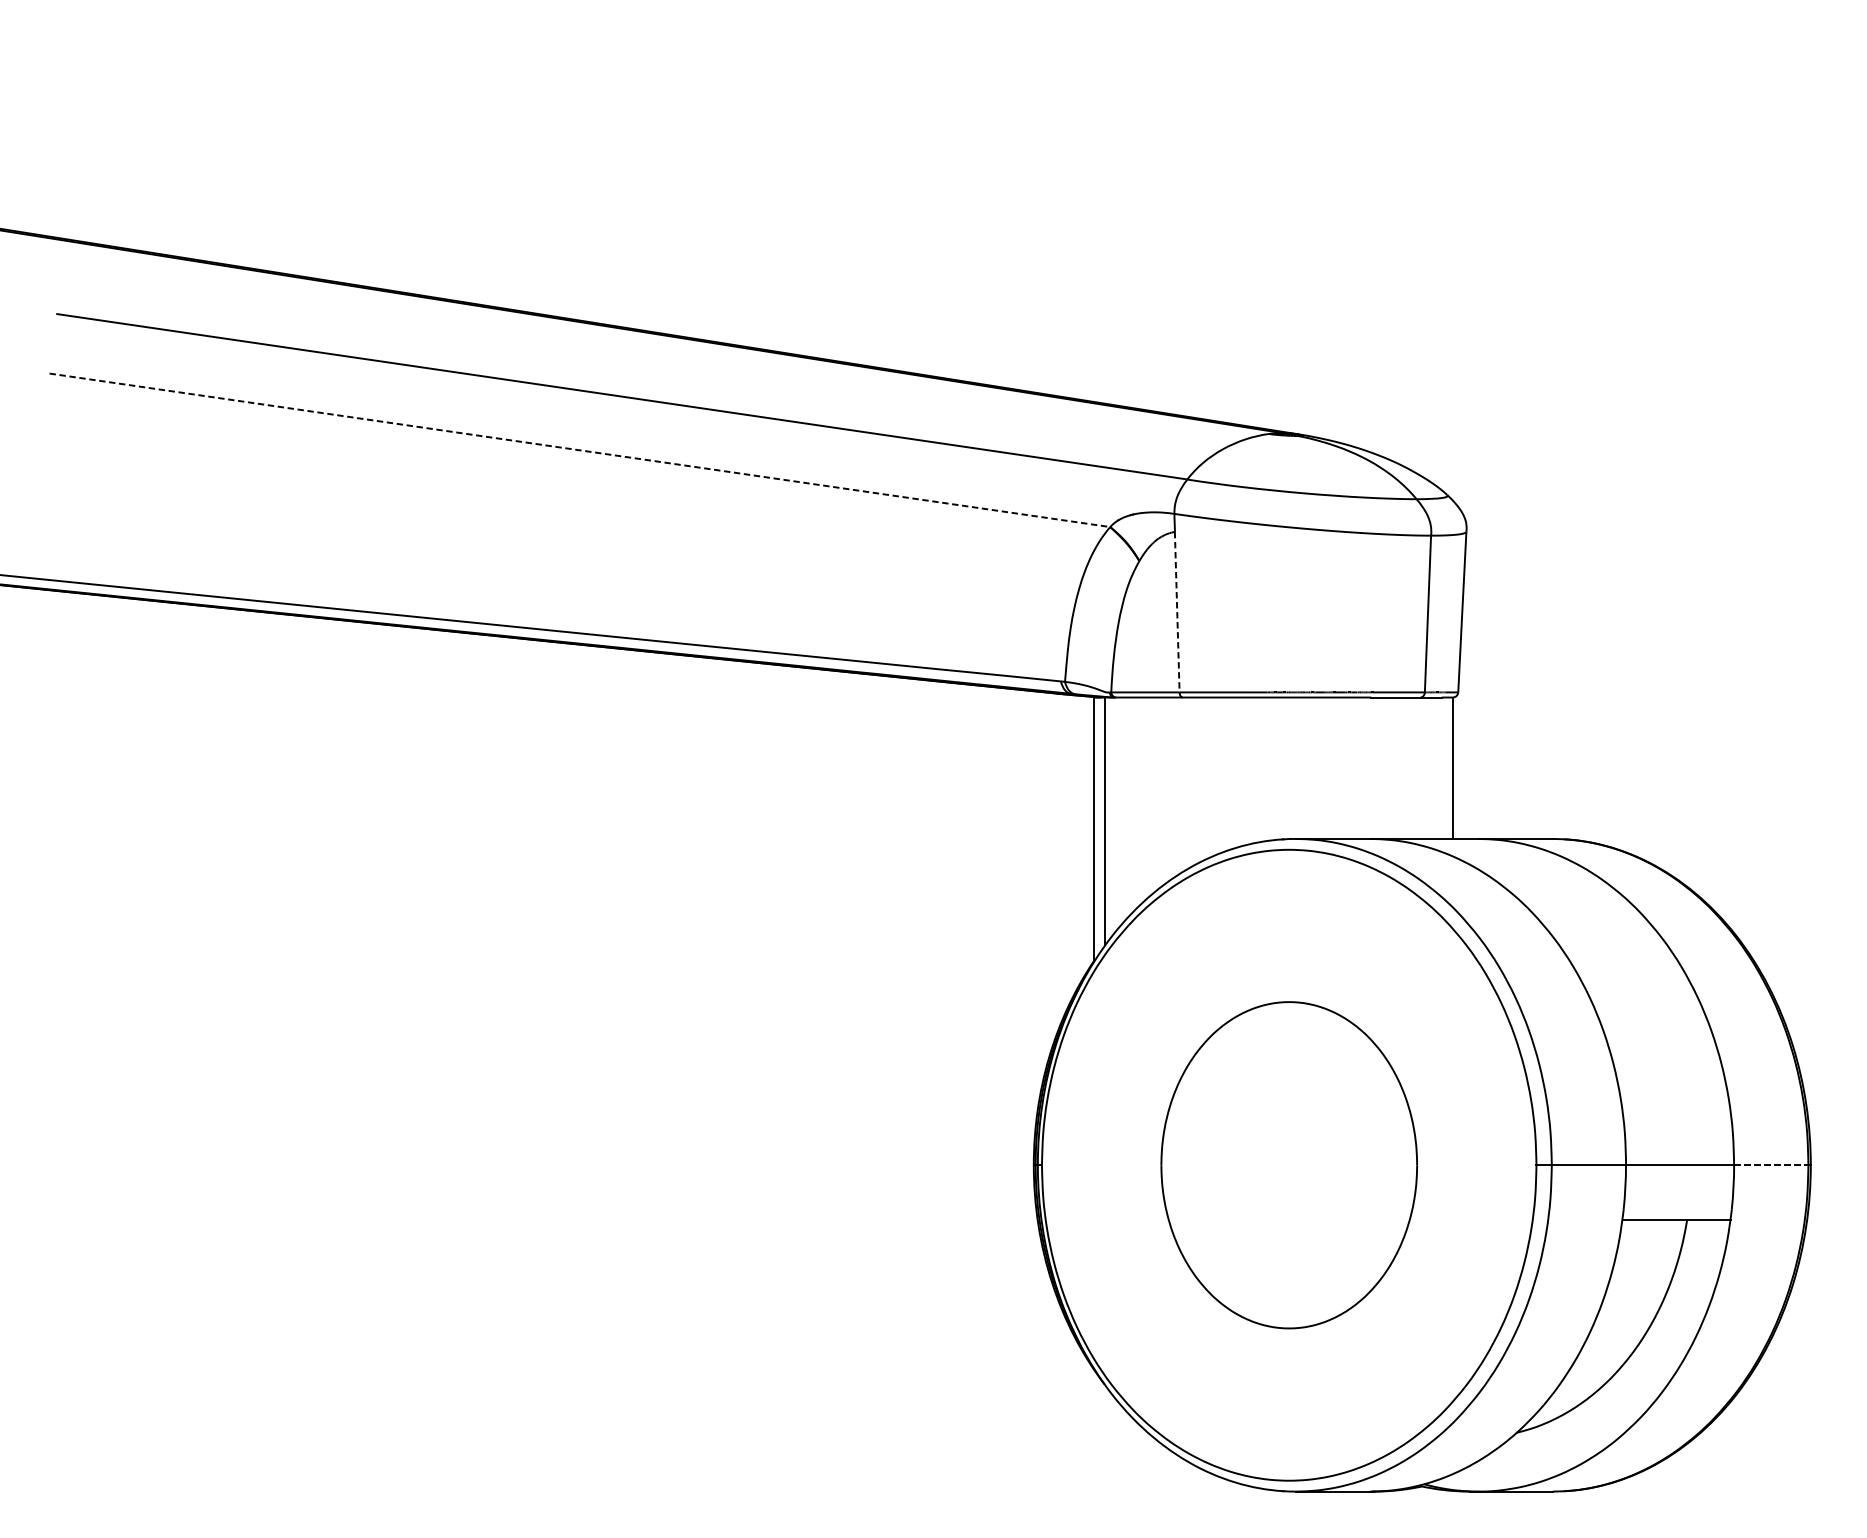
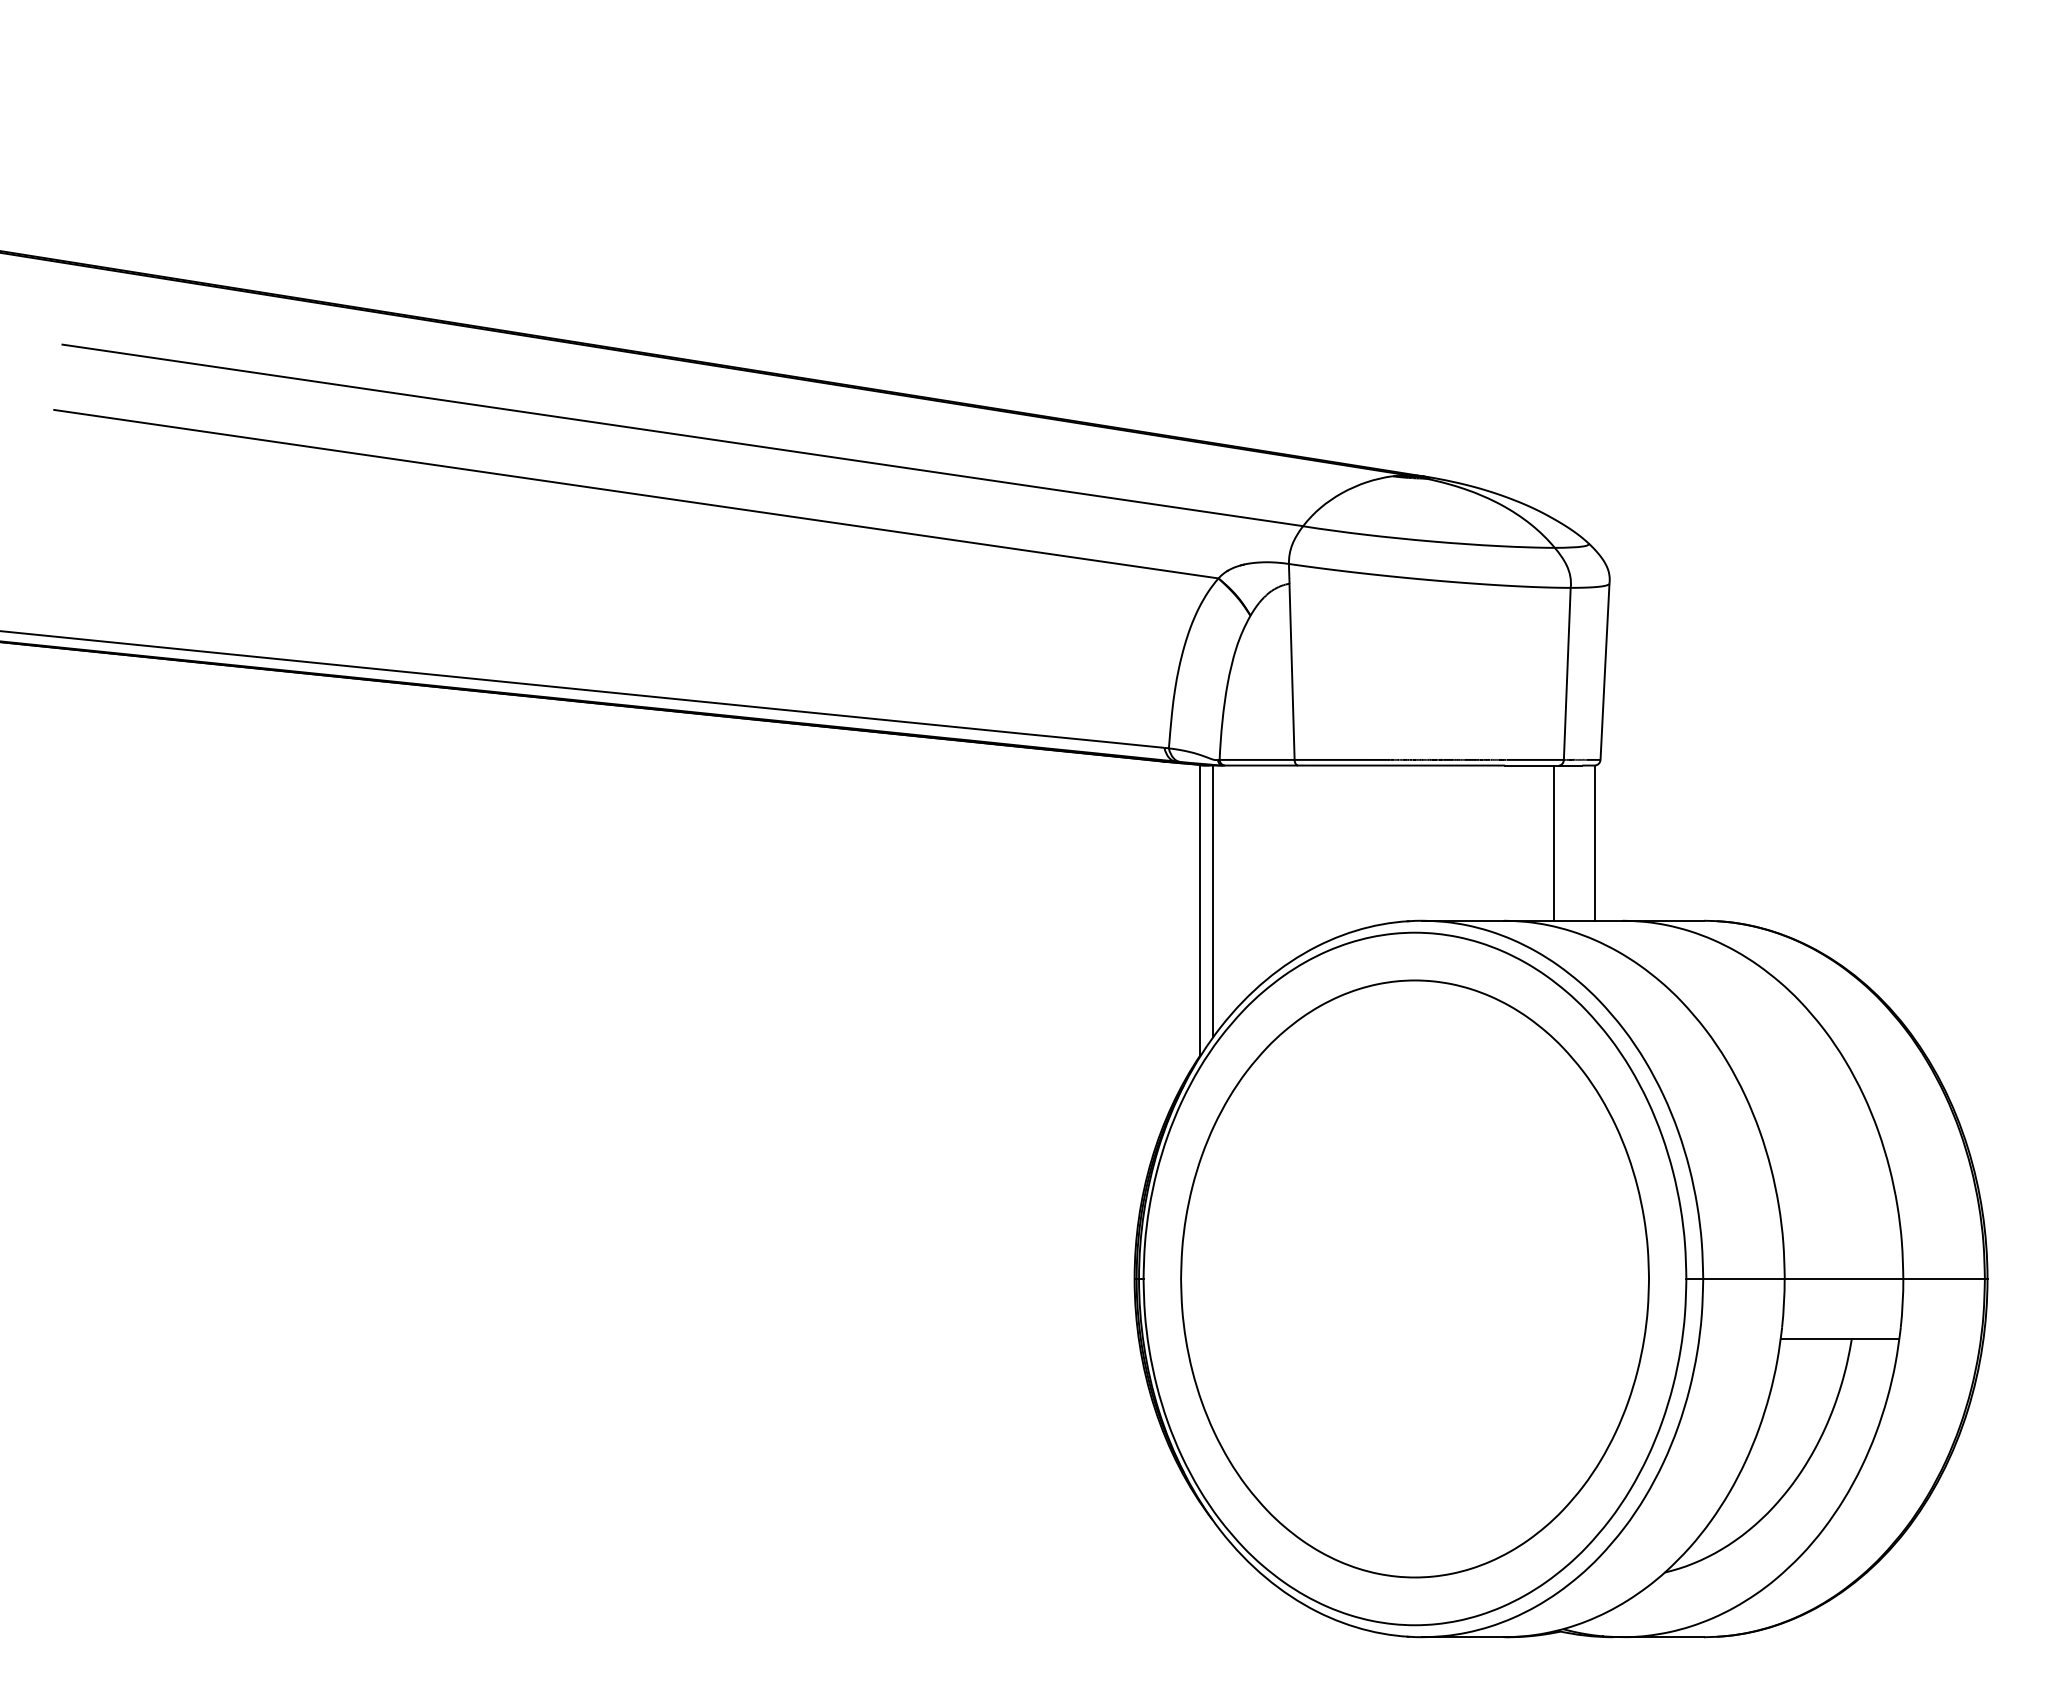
line: (580, 450) -> (636, 494), dashed -> solid
line: (1177, 612) -> (1292, 672), dashed -> solid
line: (1415, 767) -> (1553, 842), added
part: (1288, 1164) -> (1414, 1278), size x1.67
line: (1771, 1164) -> (1944, 1278), dashed -> solid

